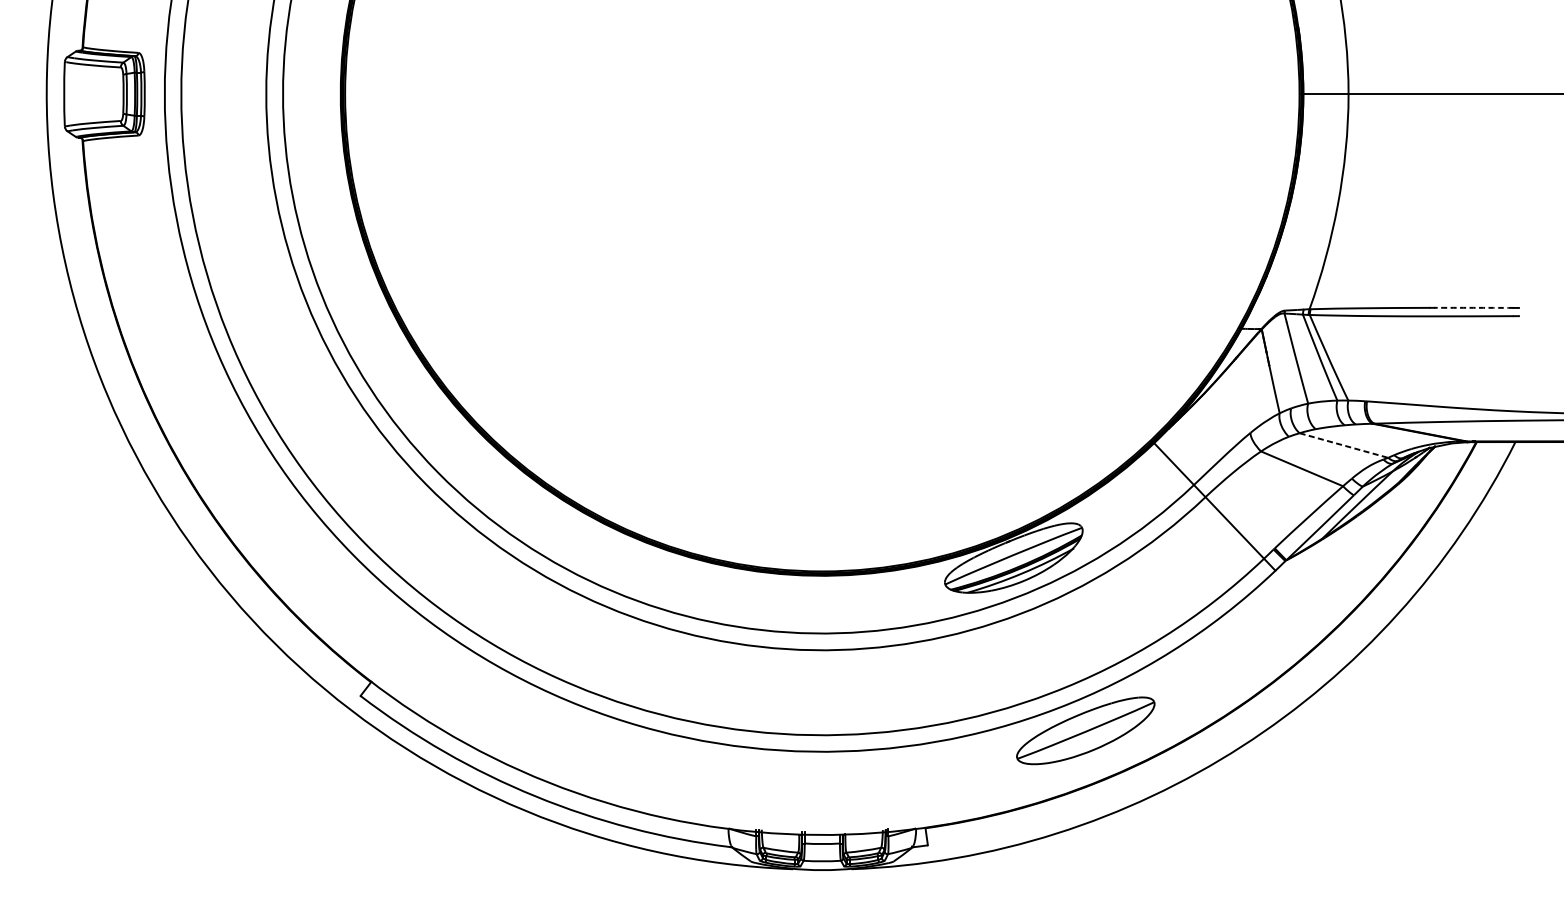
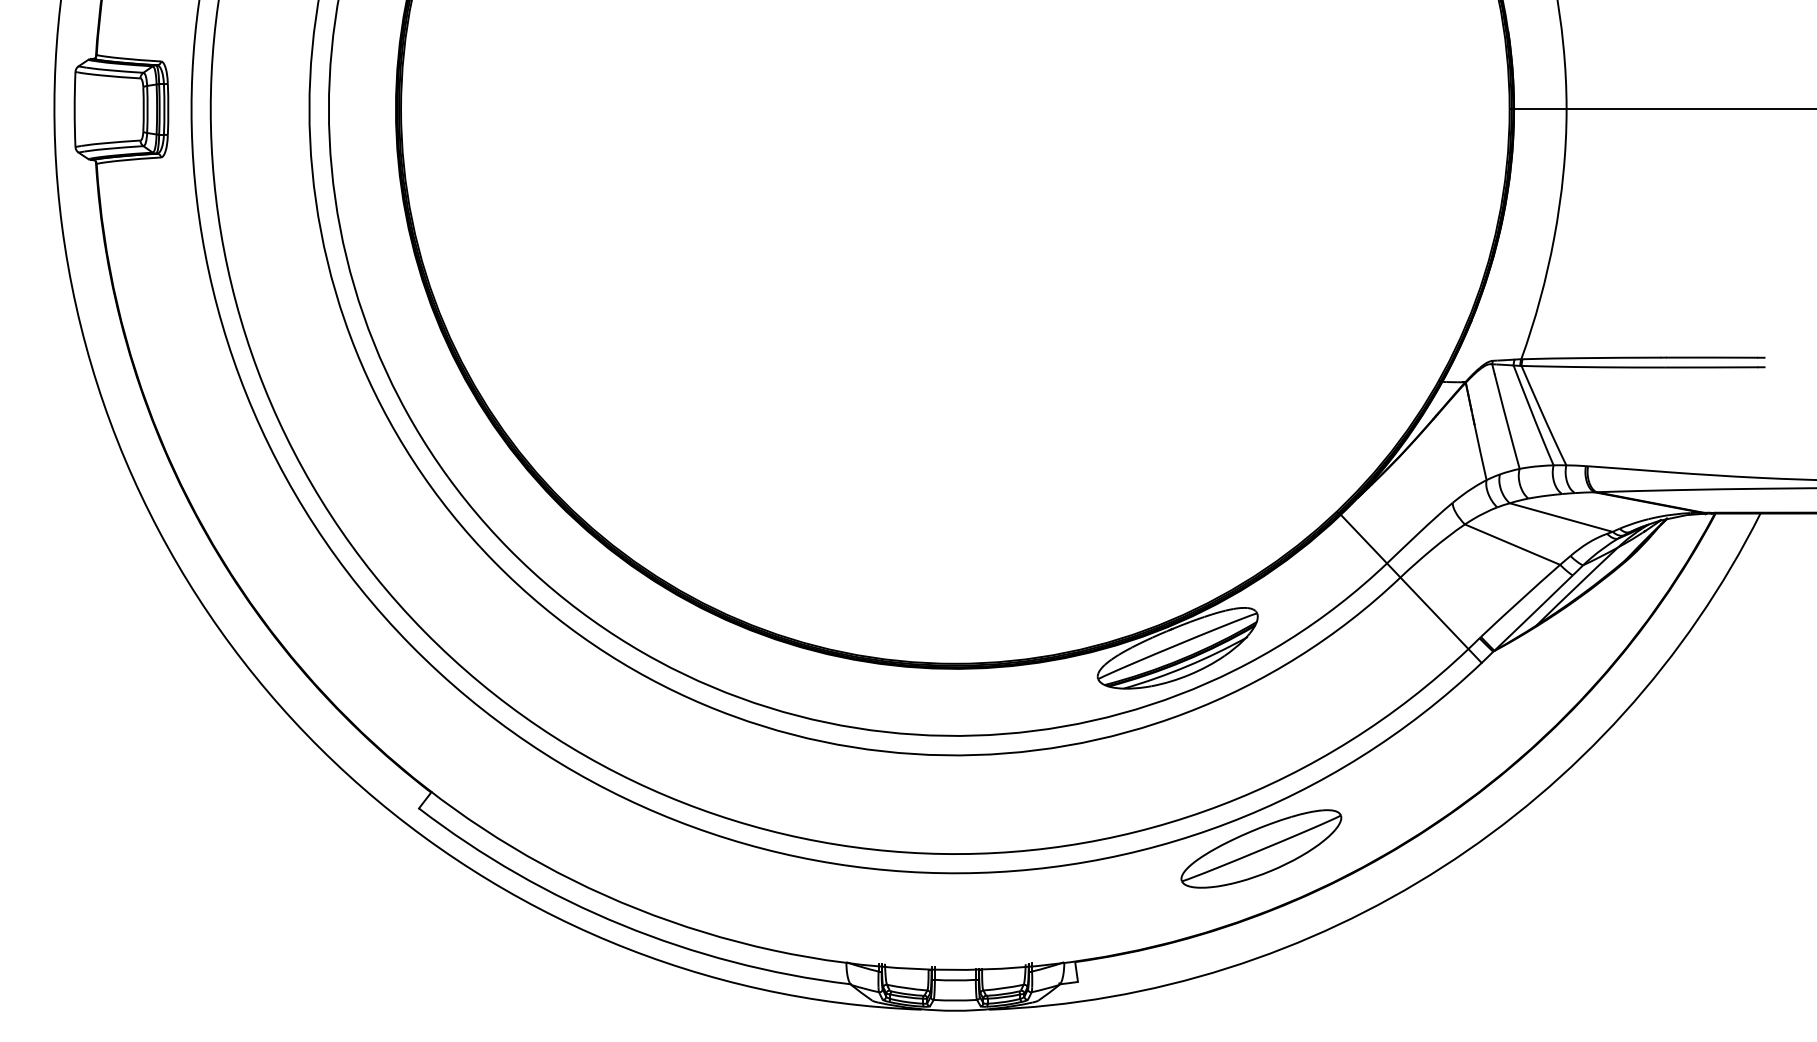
arc: (1473, 307) -> (1711, 357), dashed -> solid
line: (1344, 445) -> (1561, 517), dashed -> solid

